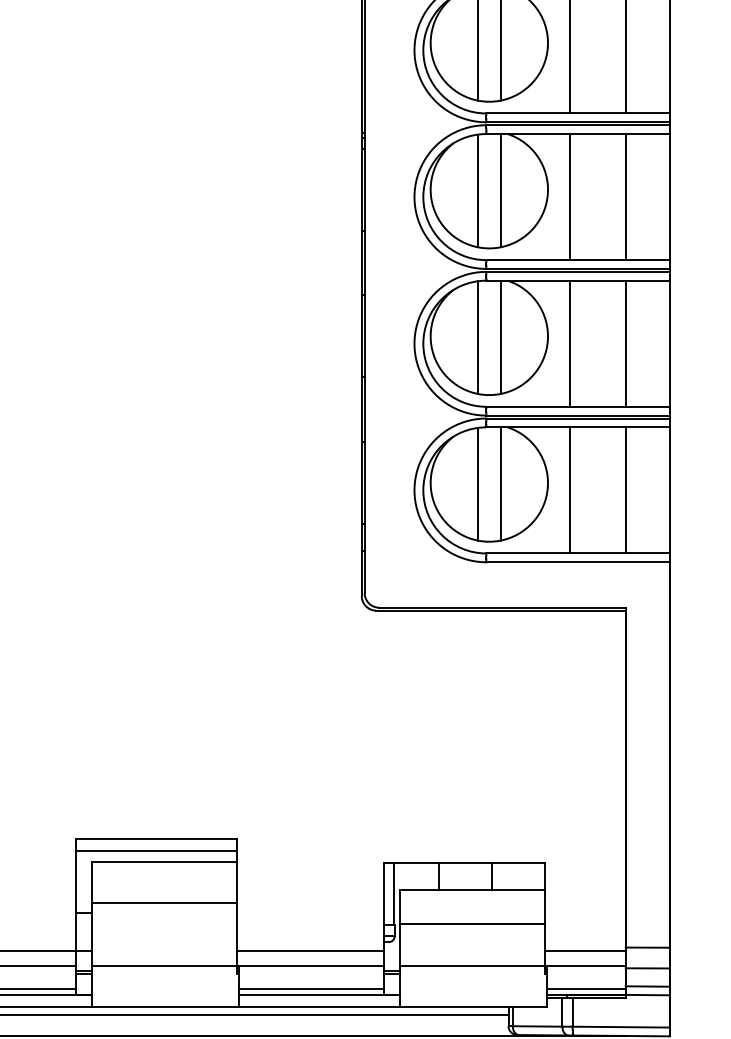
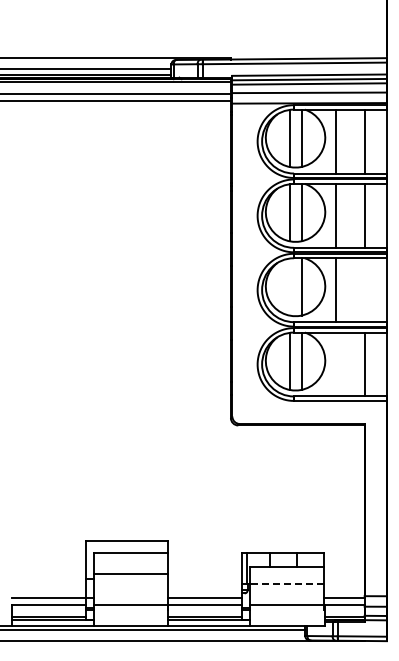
line: (477, 336) -> (289, 286), removed
line: (625, 344) -> (364, 290), removed
line: (570, 490) -> (336, 364), removed
line: (155, 851) -> (126, 547), removed
line: (473, 924) -> (287, 584), solid -> dashed

